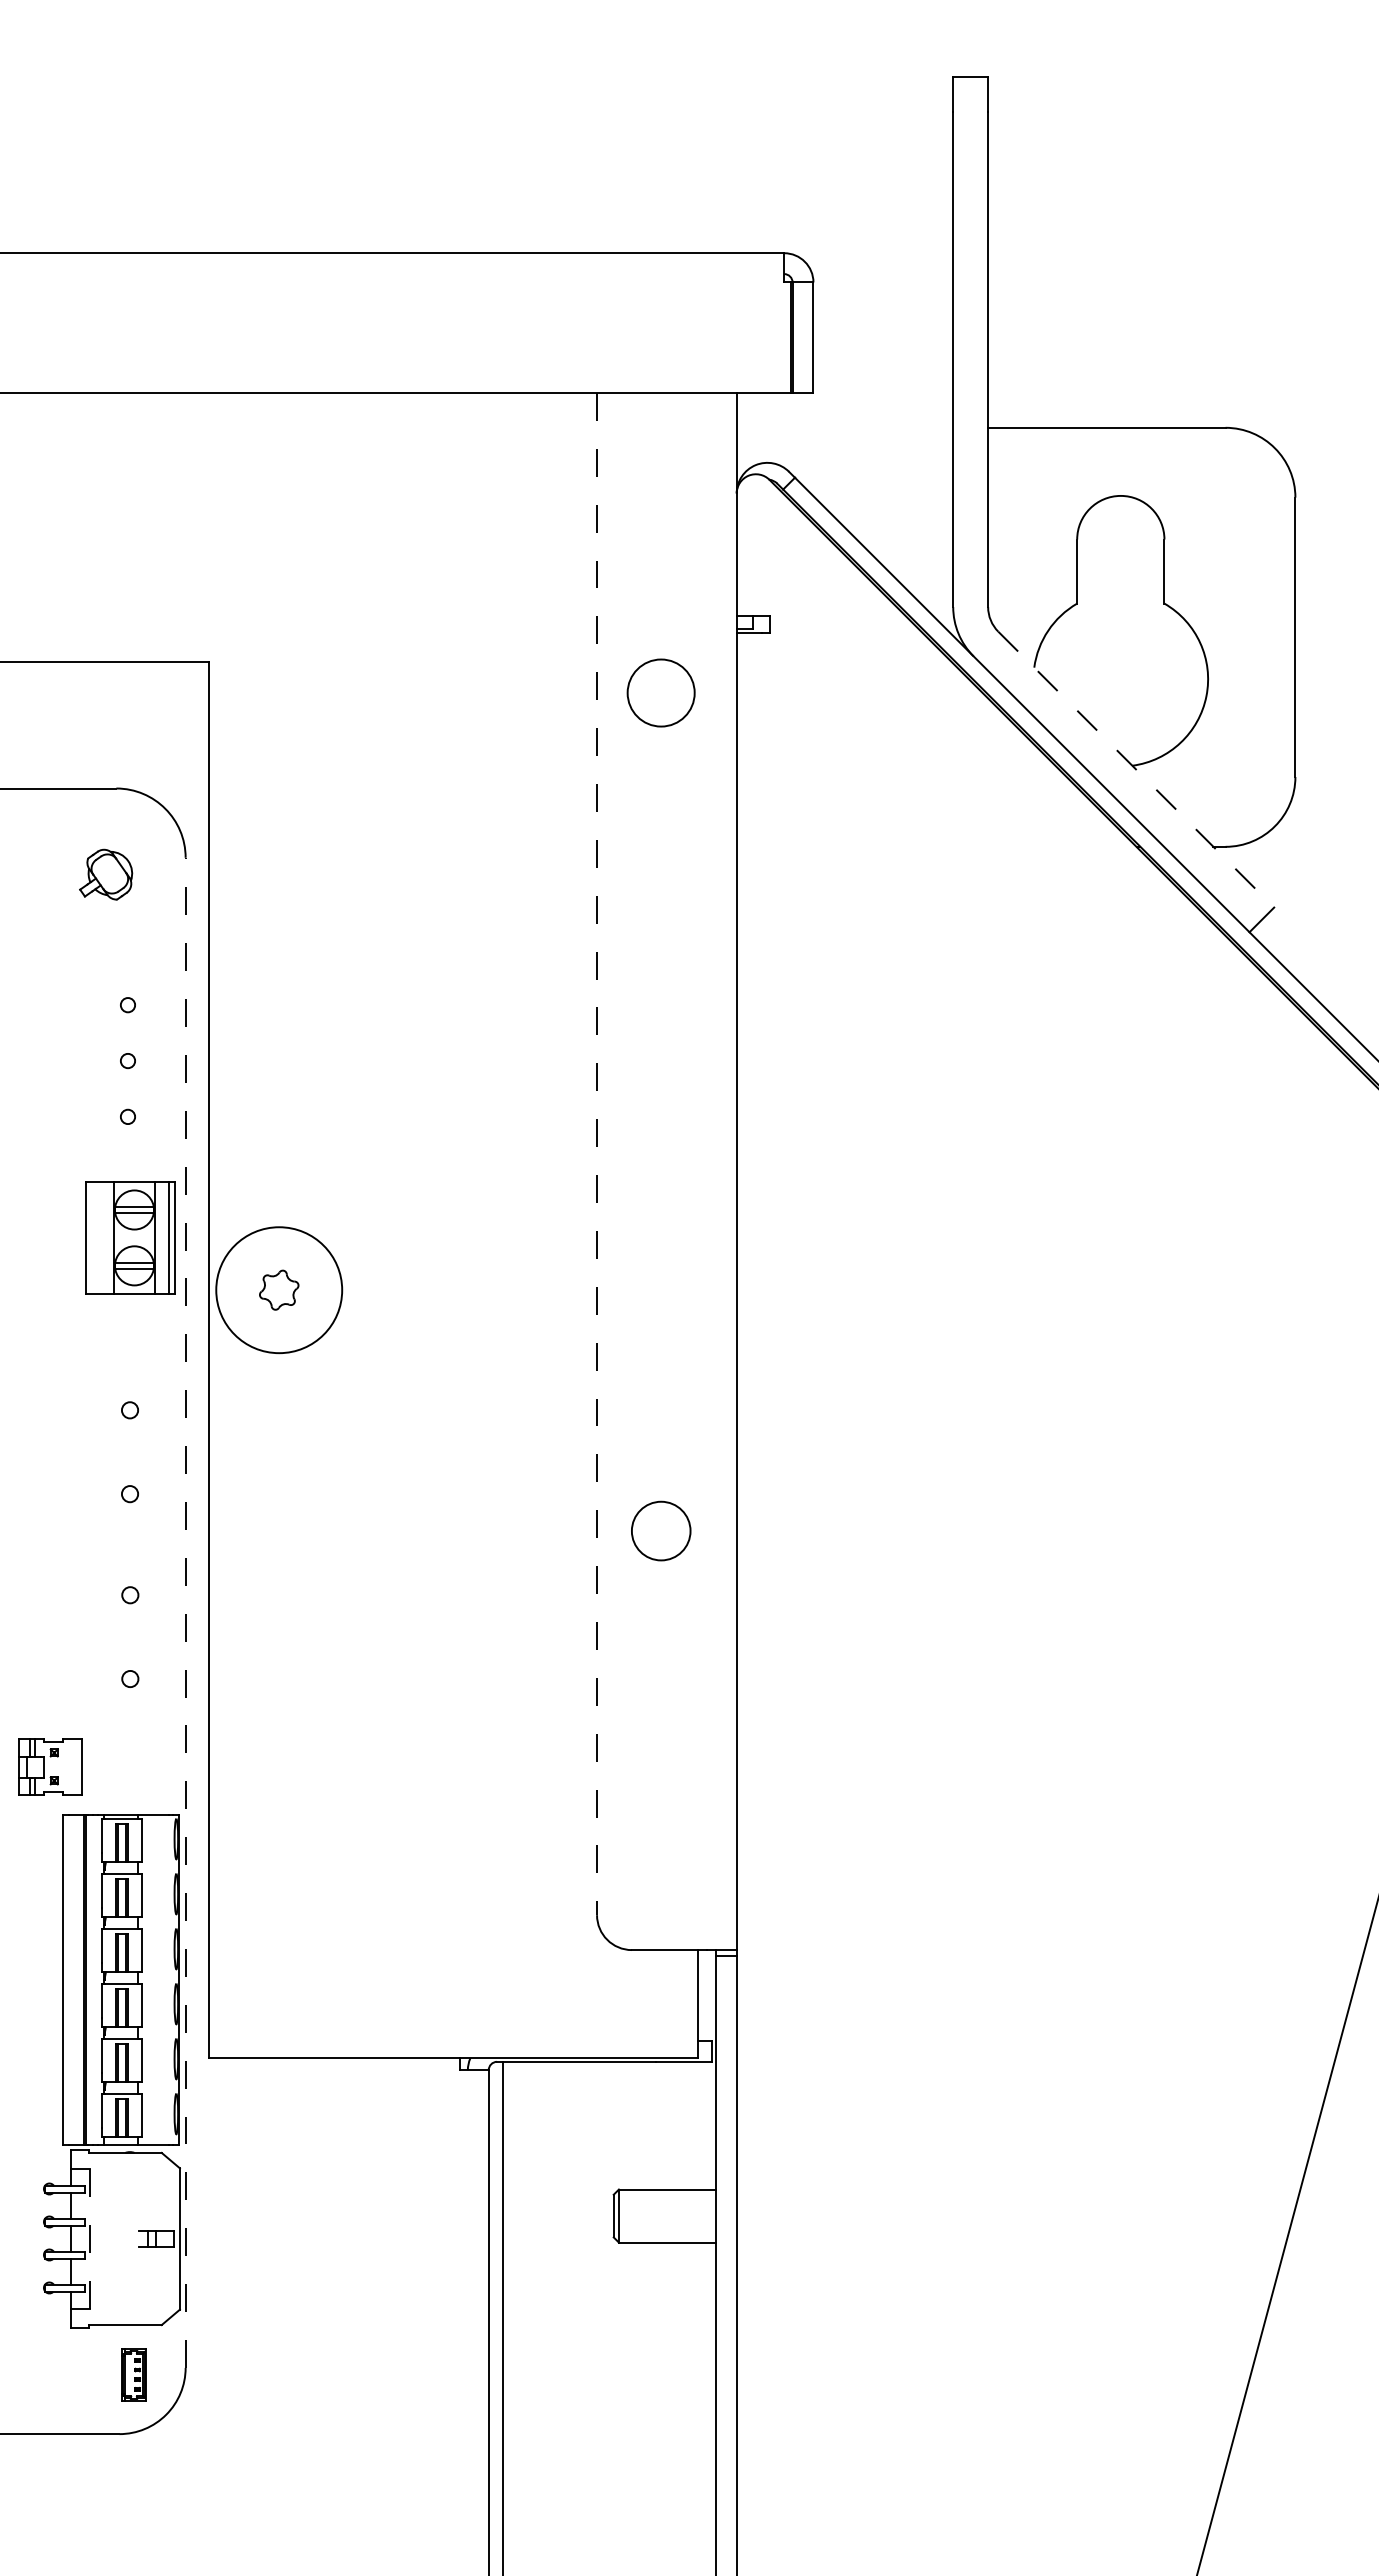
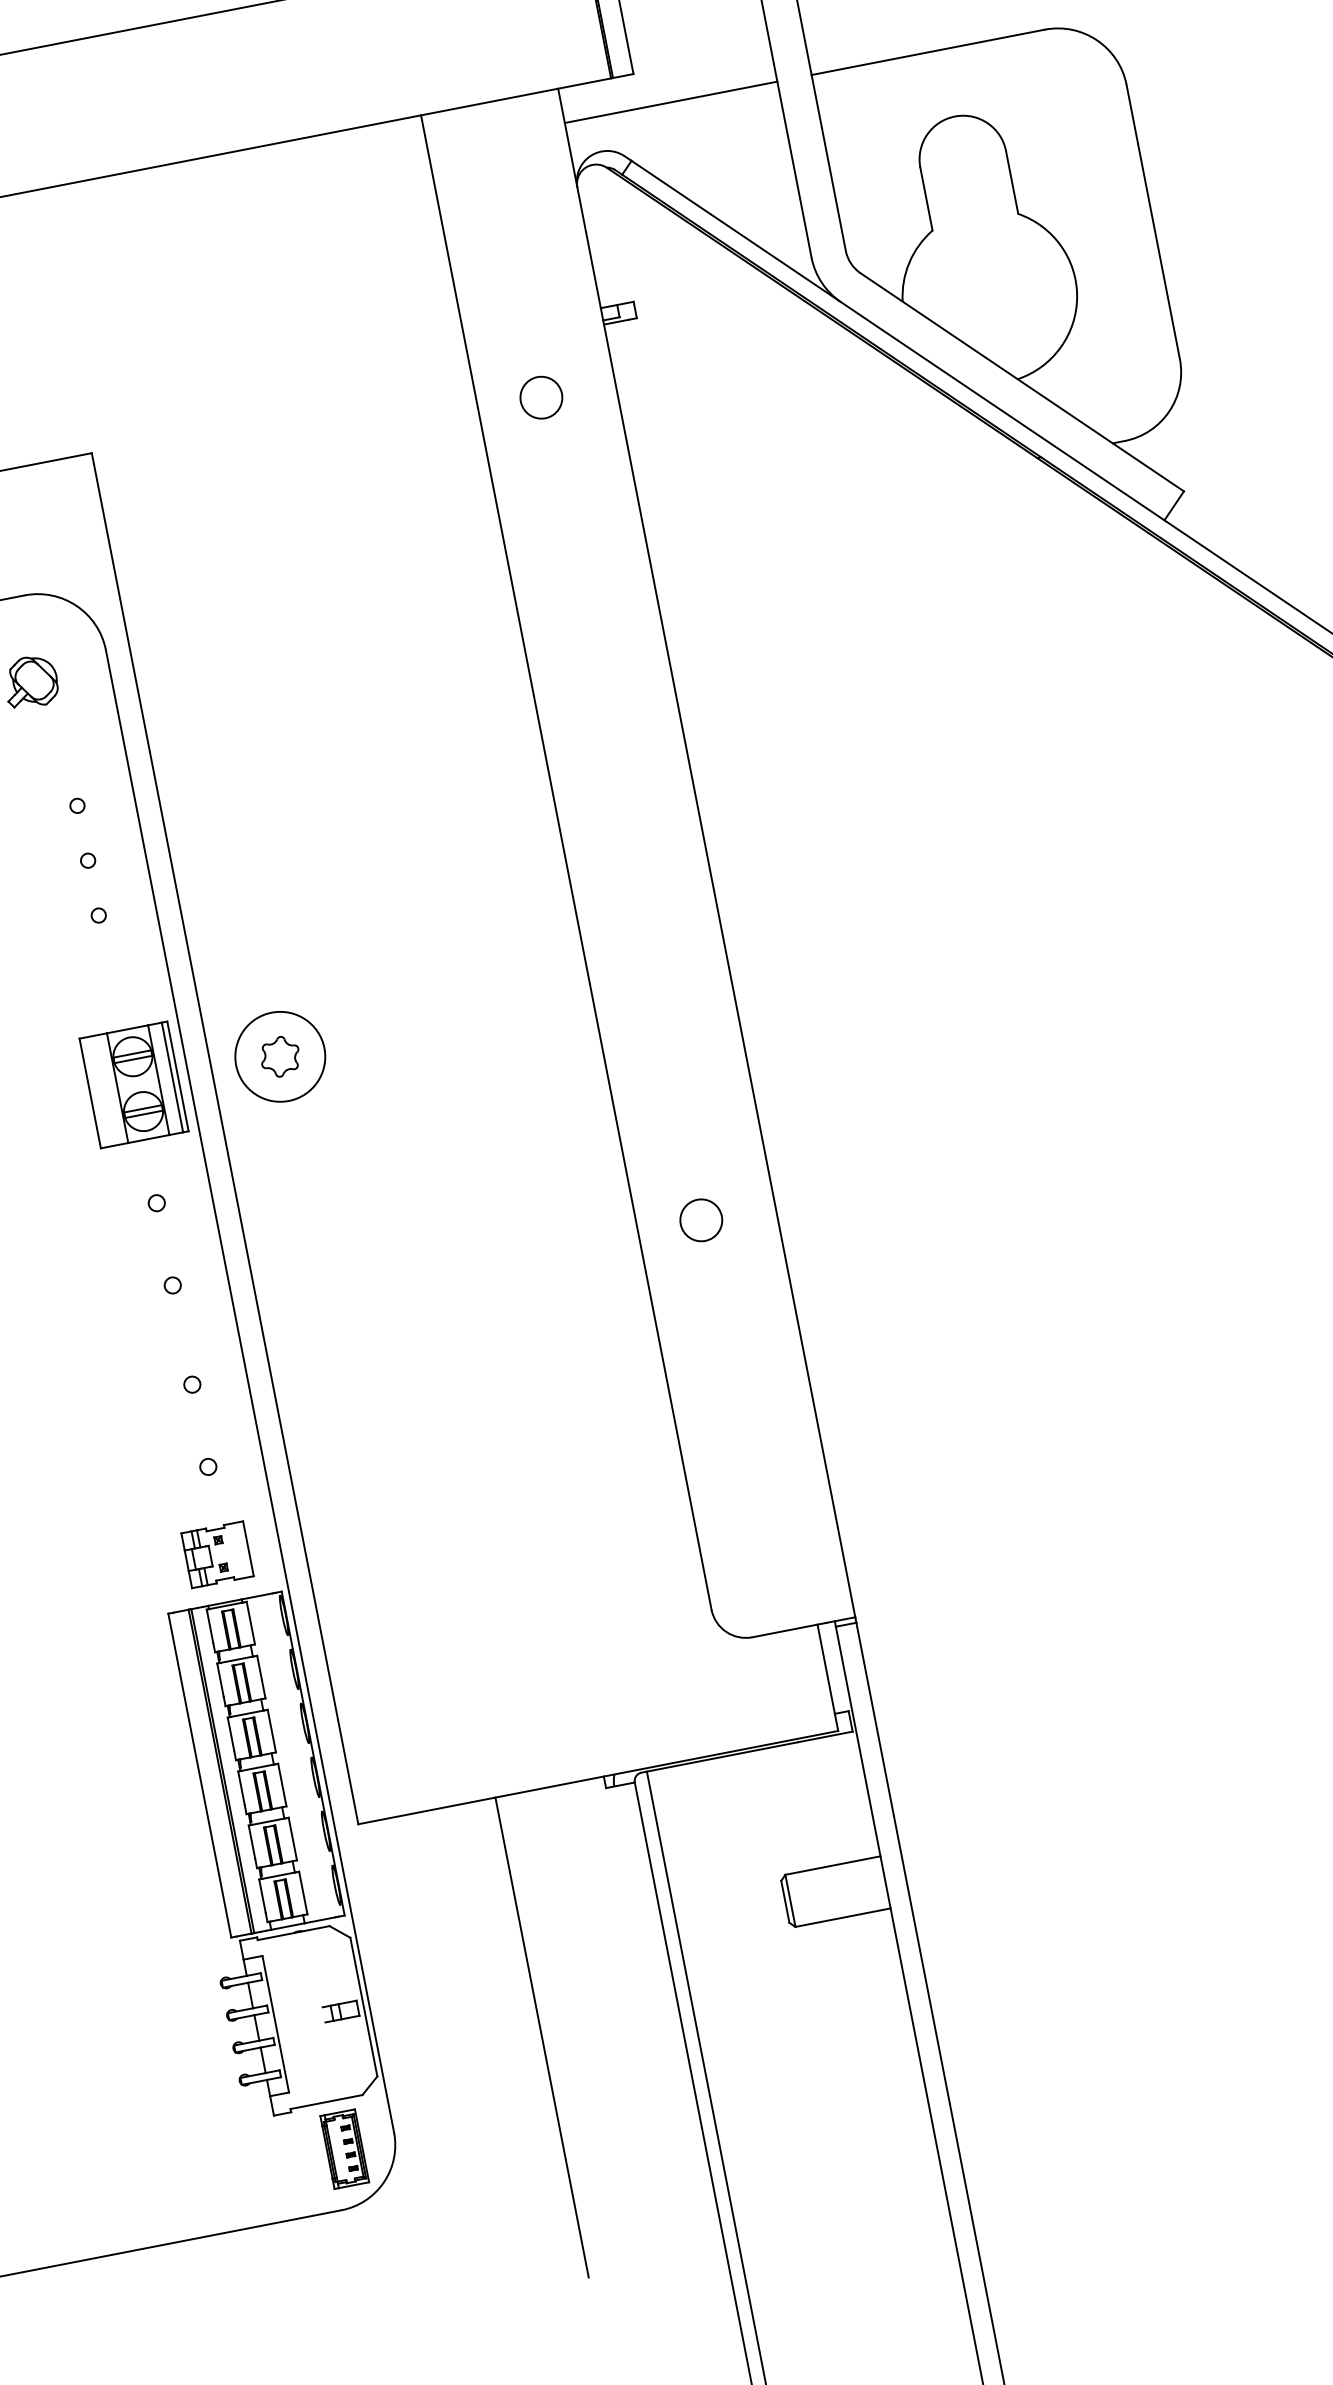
line: (844, 427) -> (670, 102), added
circle: (661, 692) -> (541, 397), size x0.62
line: (1136, 770) -> (1022, 383), dashed -> solid
line: (597, 1154) -> (566, 862), dashed -> solid
part: (130, 1237) -> (134, 1084), moved
circle: (279, 1290) -> (280, 1057), size x0.71
circle: (661, 1530) -> (701, 1219), size x0.71
line: (185, 1612) -> (249, 1391), dashed -> solid
part: (50, 1766) -> (217, 1554), moved
line: (90, 2238) -> (275, 2023), dashed -> solid
line: (349, 2302) -> (542, 2037), added
part: (133, 2374) -> (344, 2149), size x1.43

